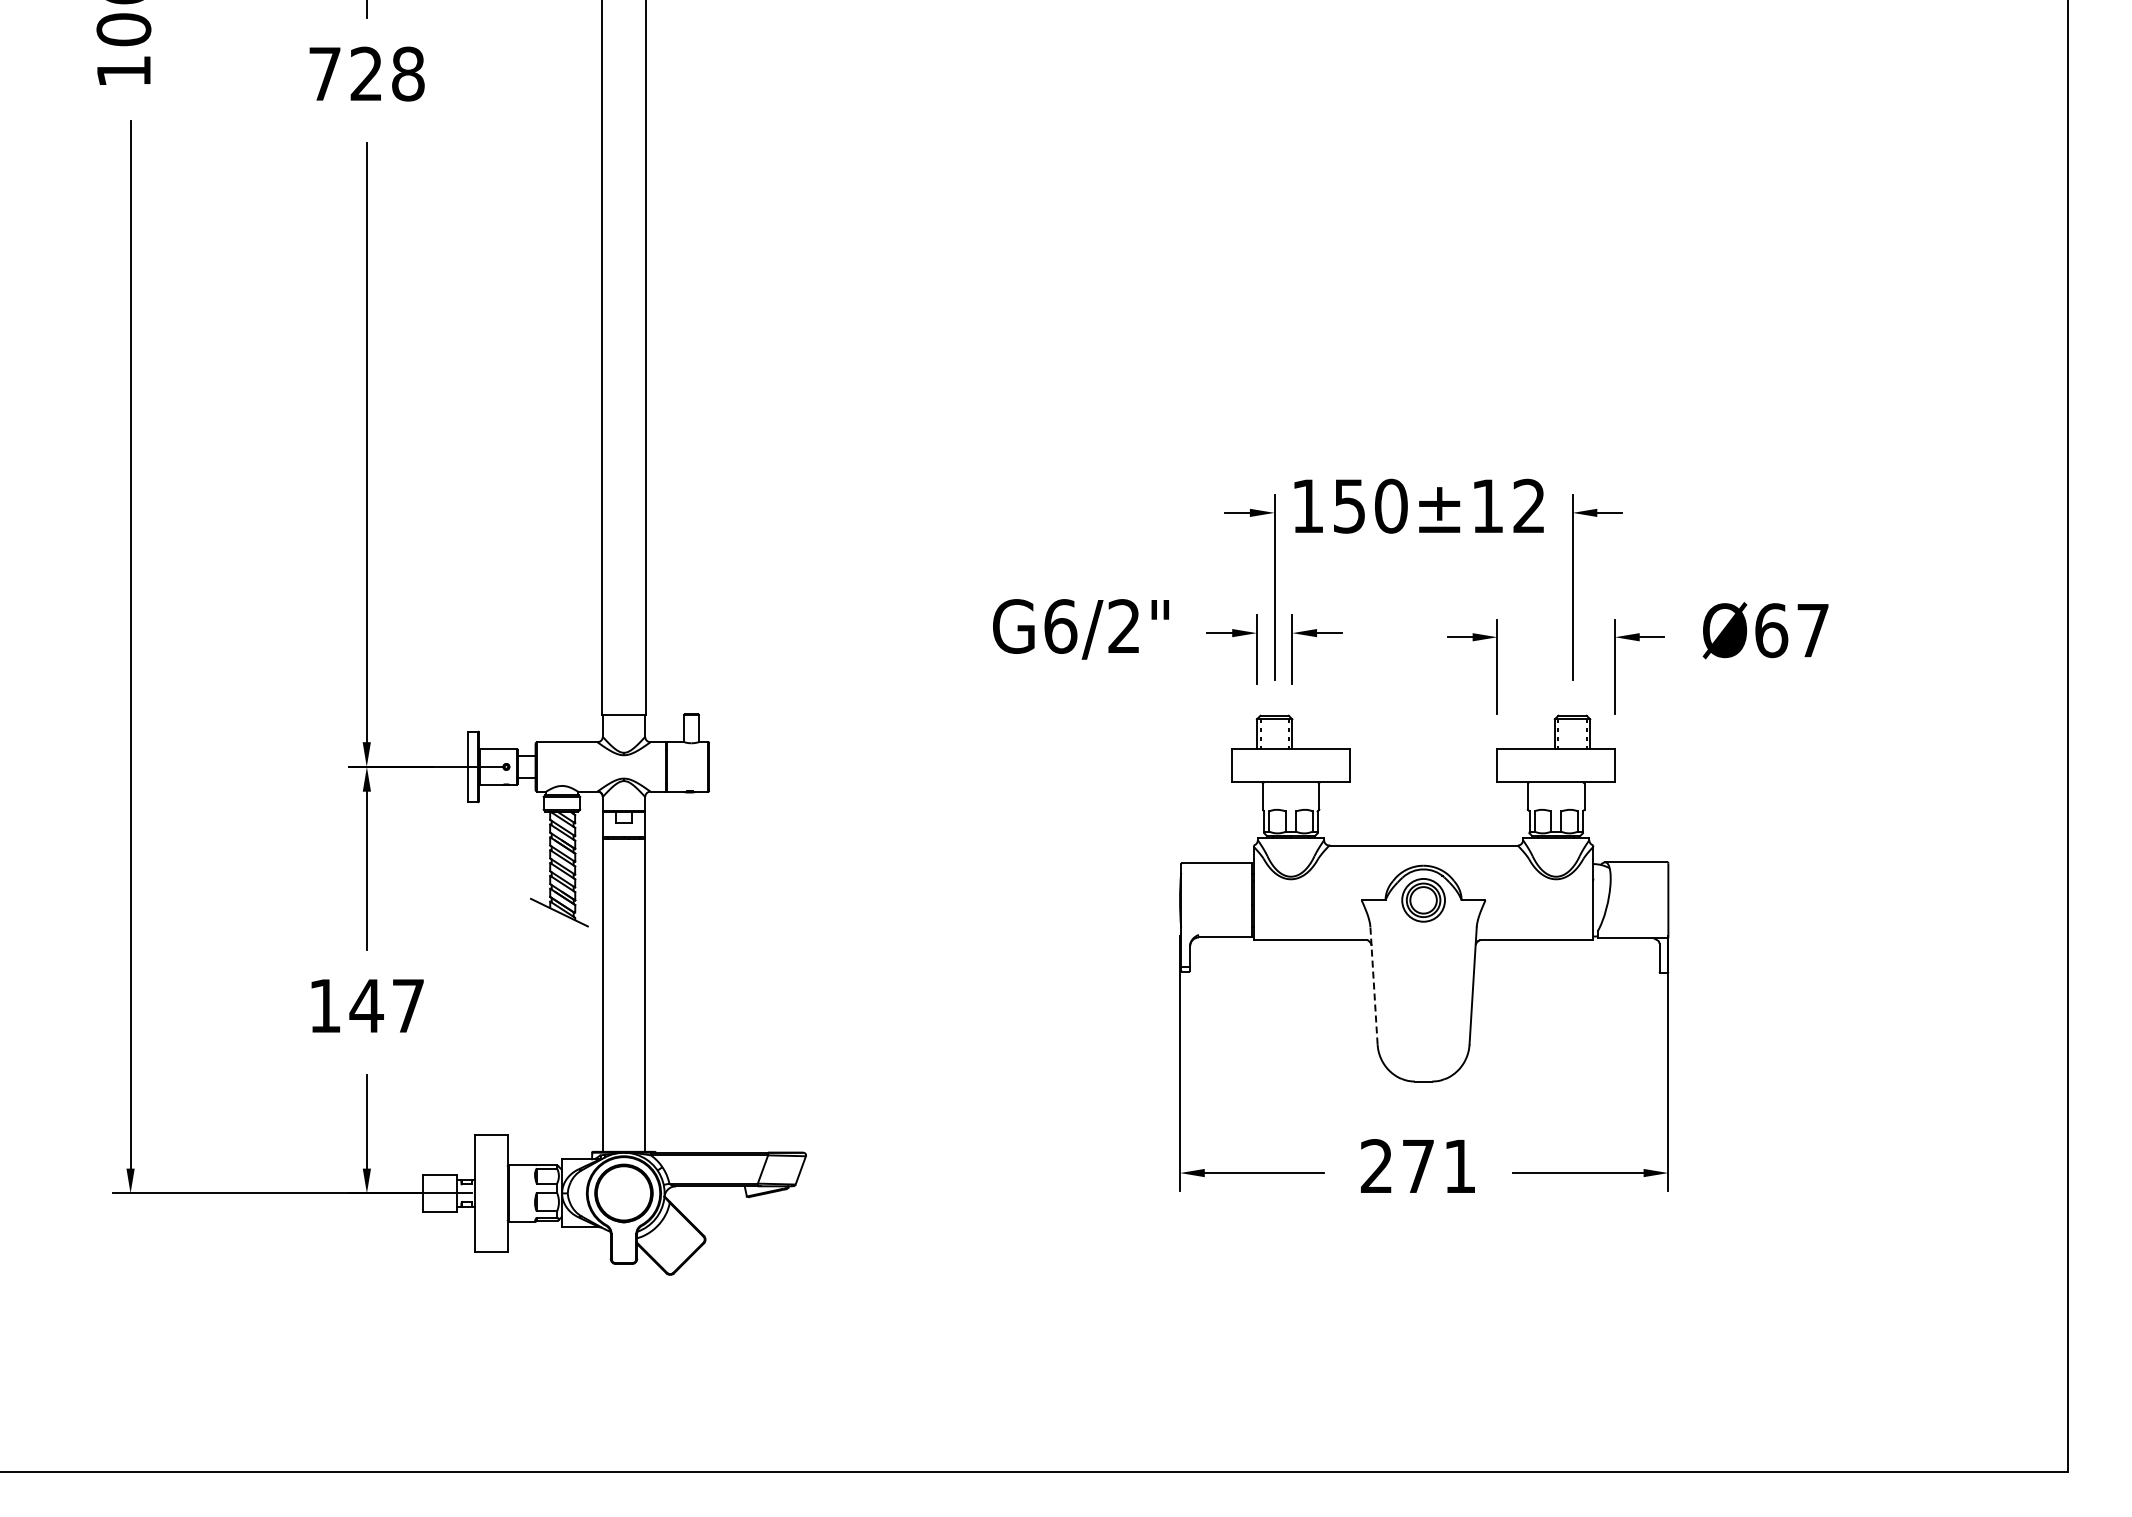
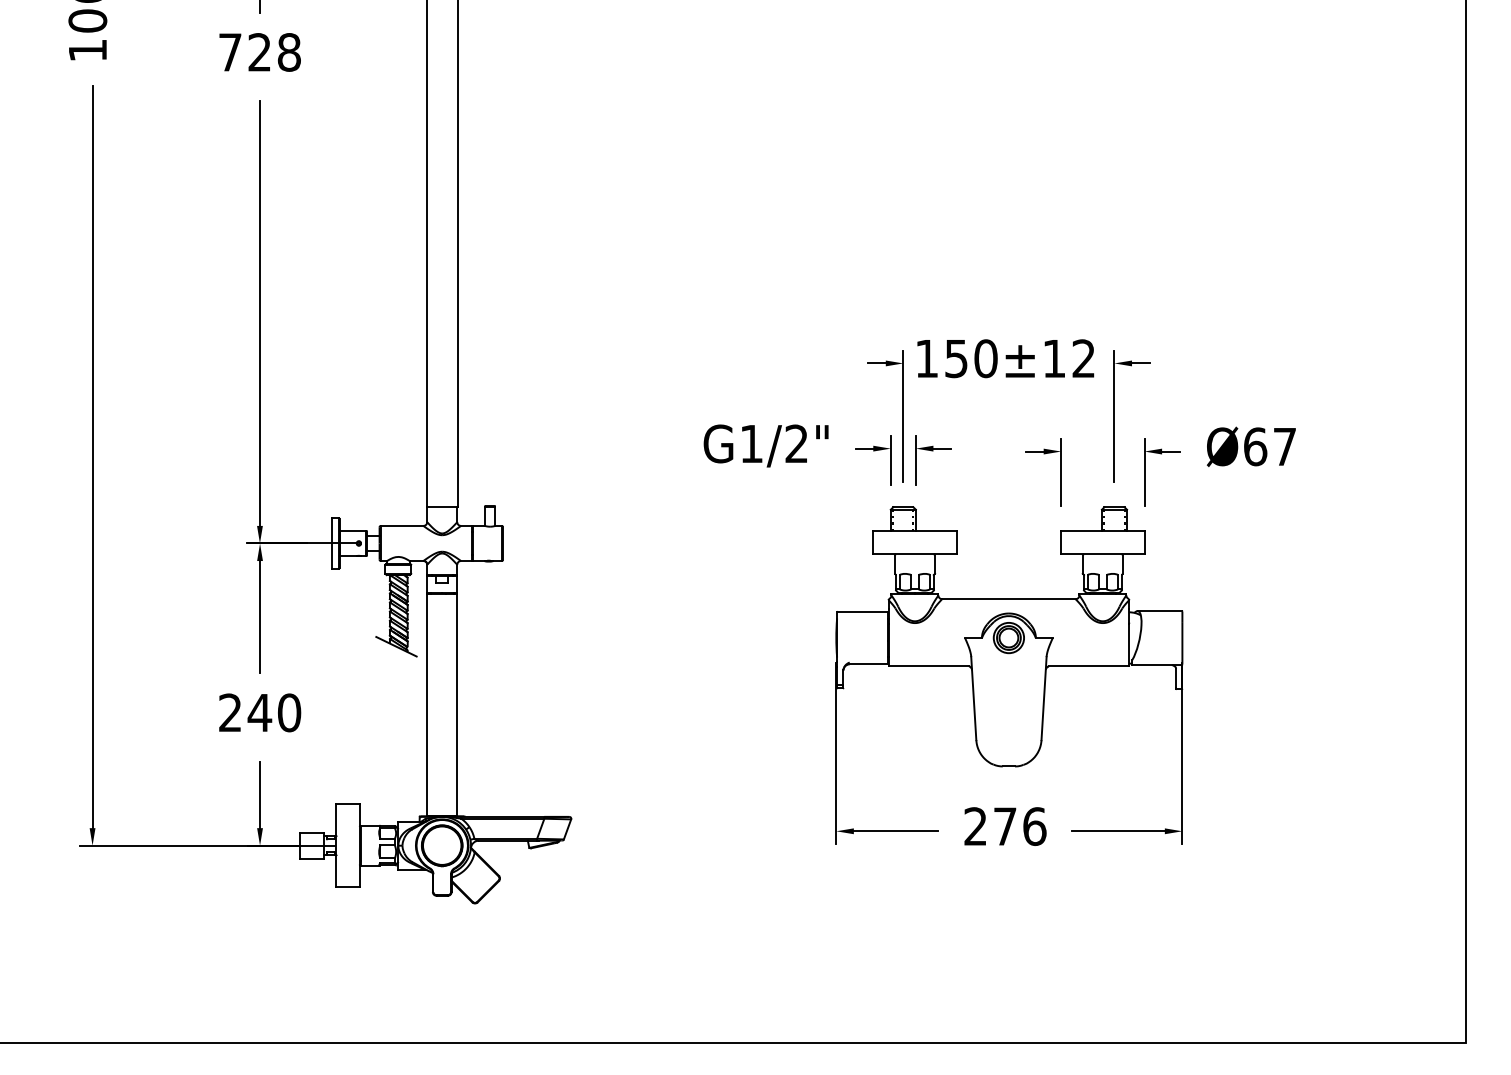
text: (1060, 626) -> (751, 443), G6/2" -> G1/2"
line: (1374, 985) -> (974, 698), dashed -> solid
text: (366, 1005) -> (259, 712), 147 -> 240
text: (1460, 1166) -> (1035, 826), 271 -> 276

